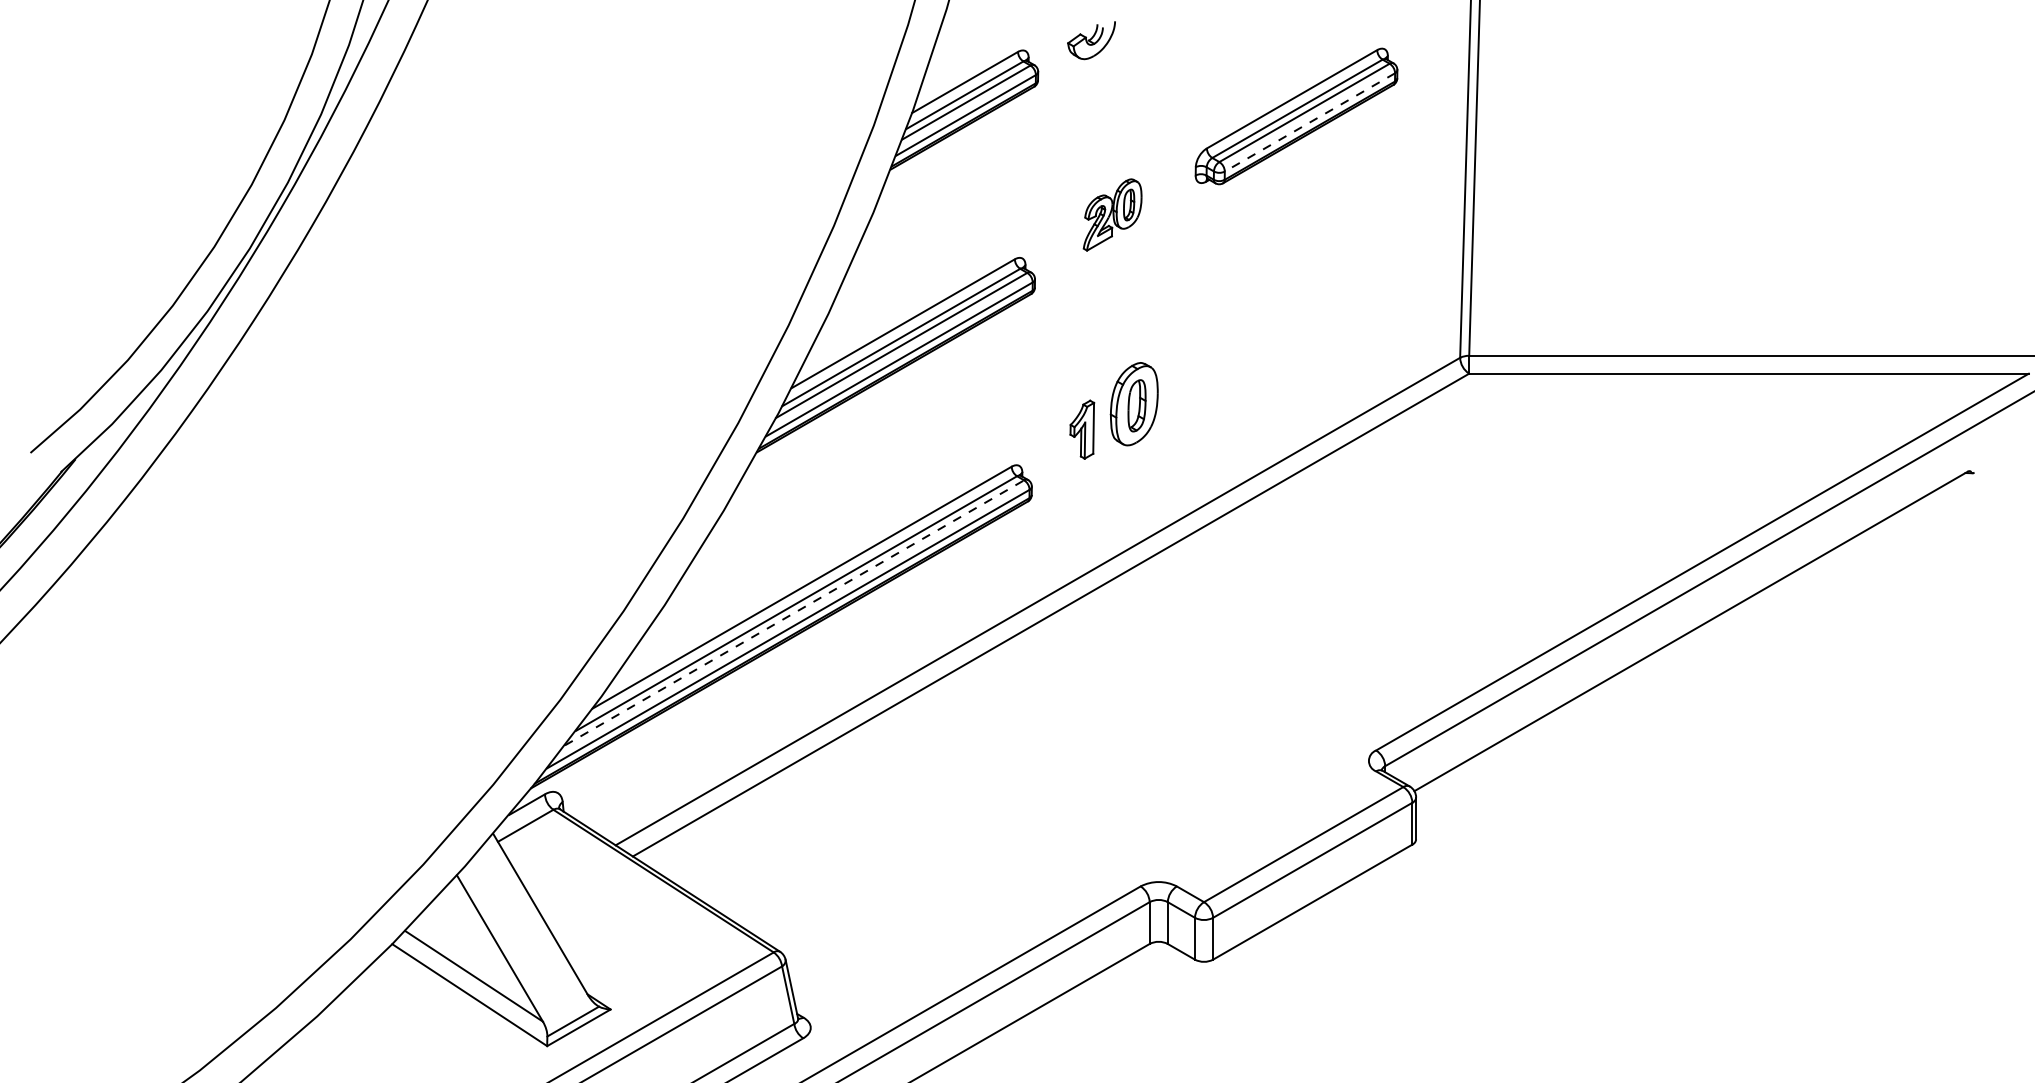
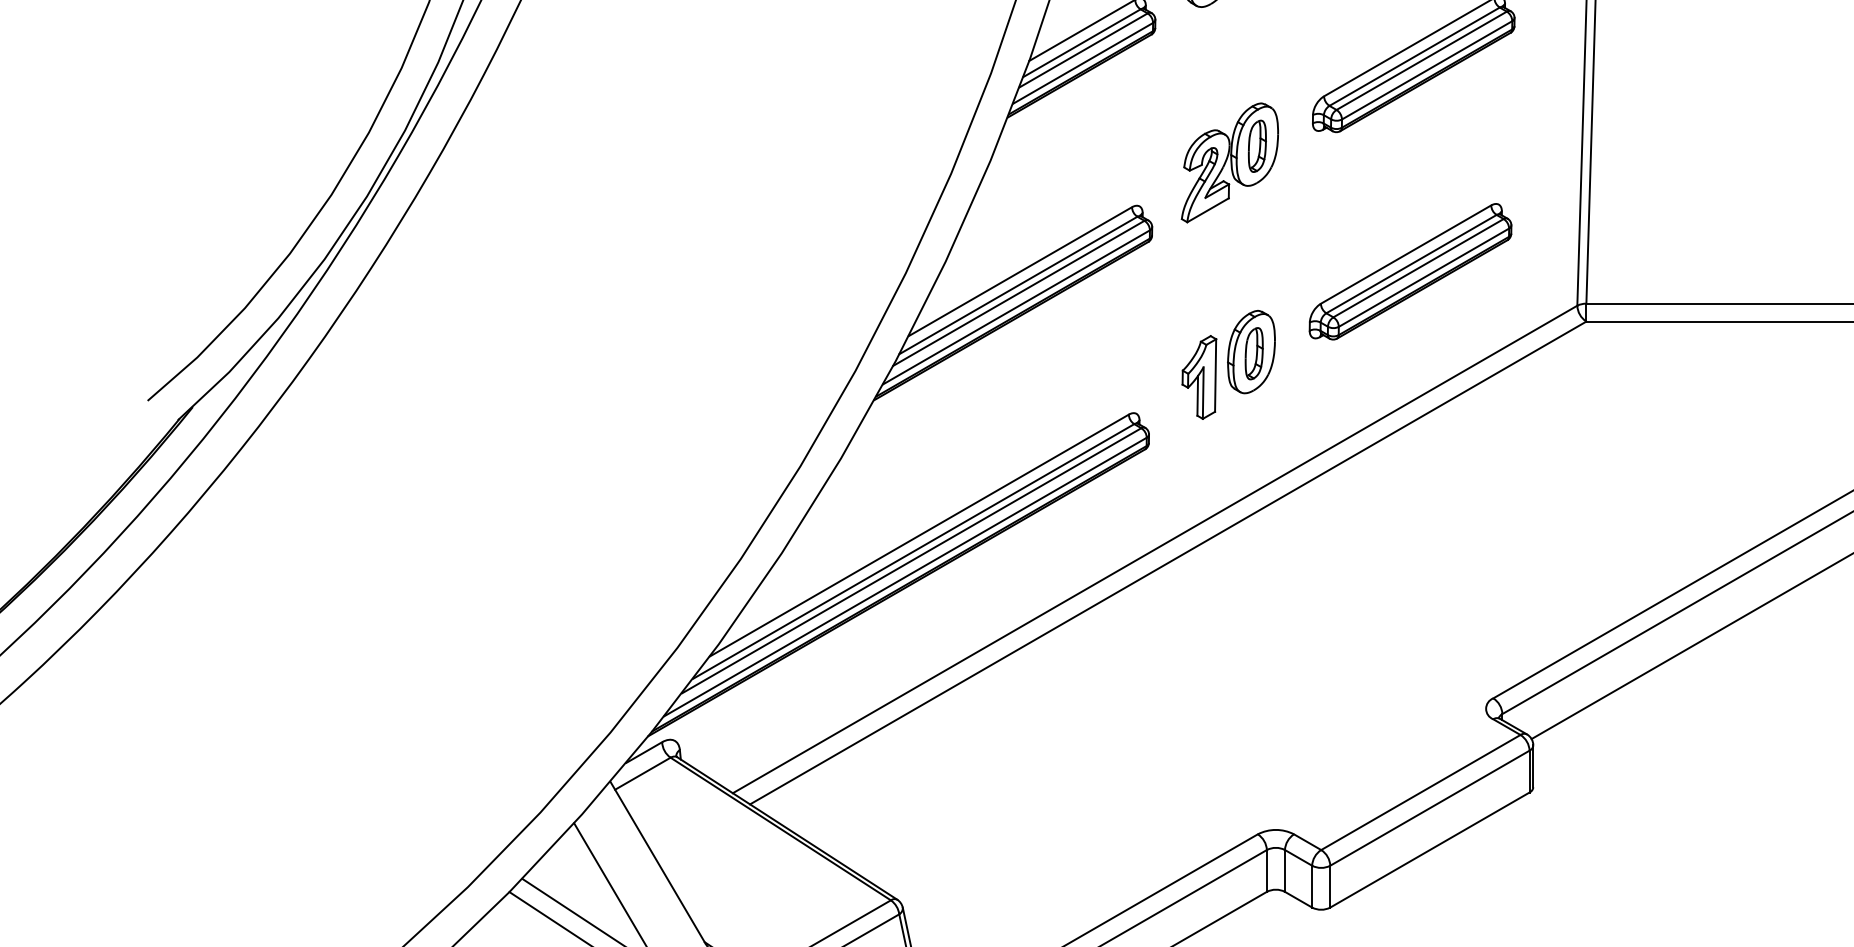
line: (1309, 122) -> (1426, 70), dashed -> solid
part: (1112, 214) -> (1229, 162), size x1.67
part: (1293, 323) -> (1410, 271), added
part: (1082, 429) -> (1199, 377), size x1.43
line: (795, 612) -> (912, 560), dashed -> solid

